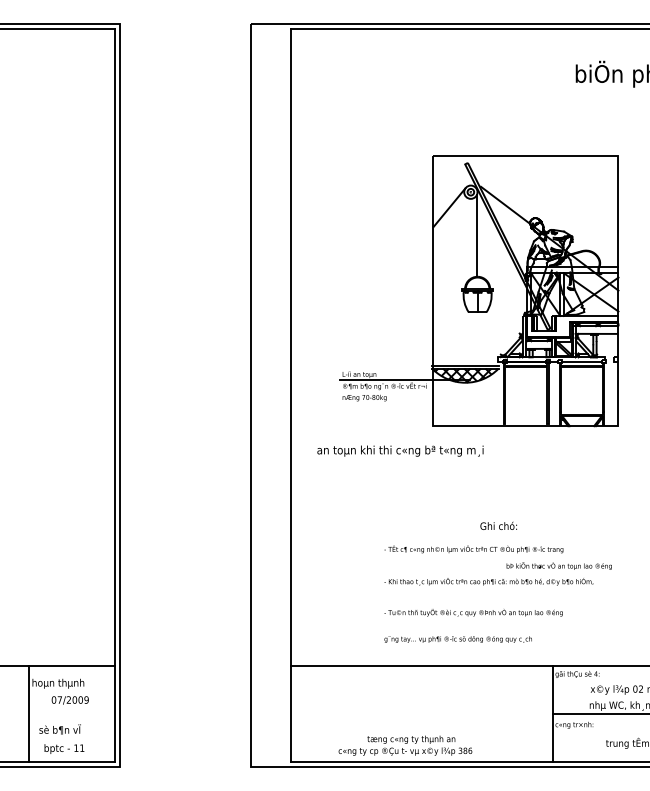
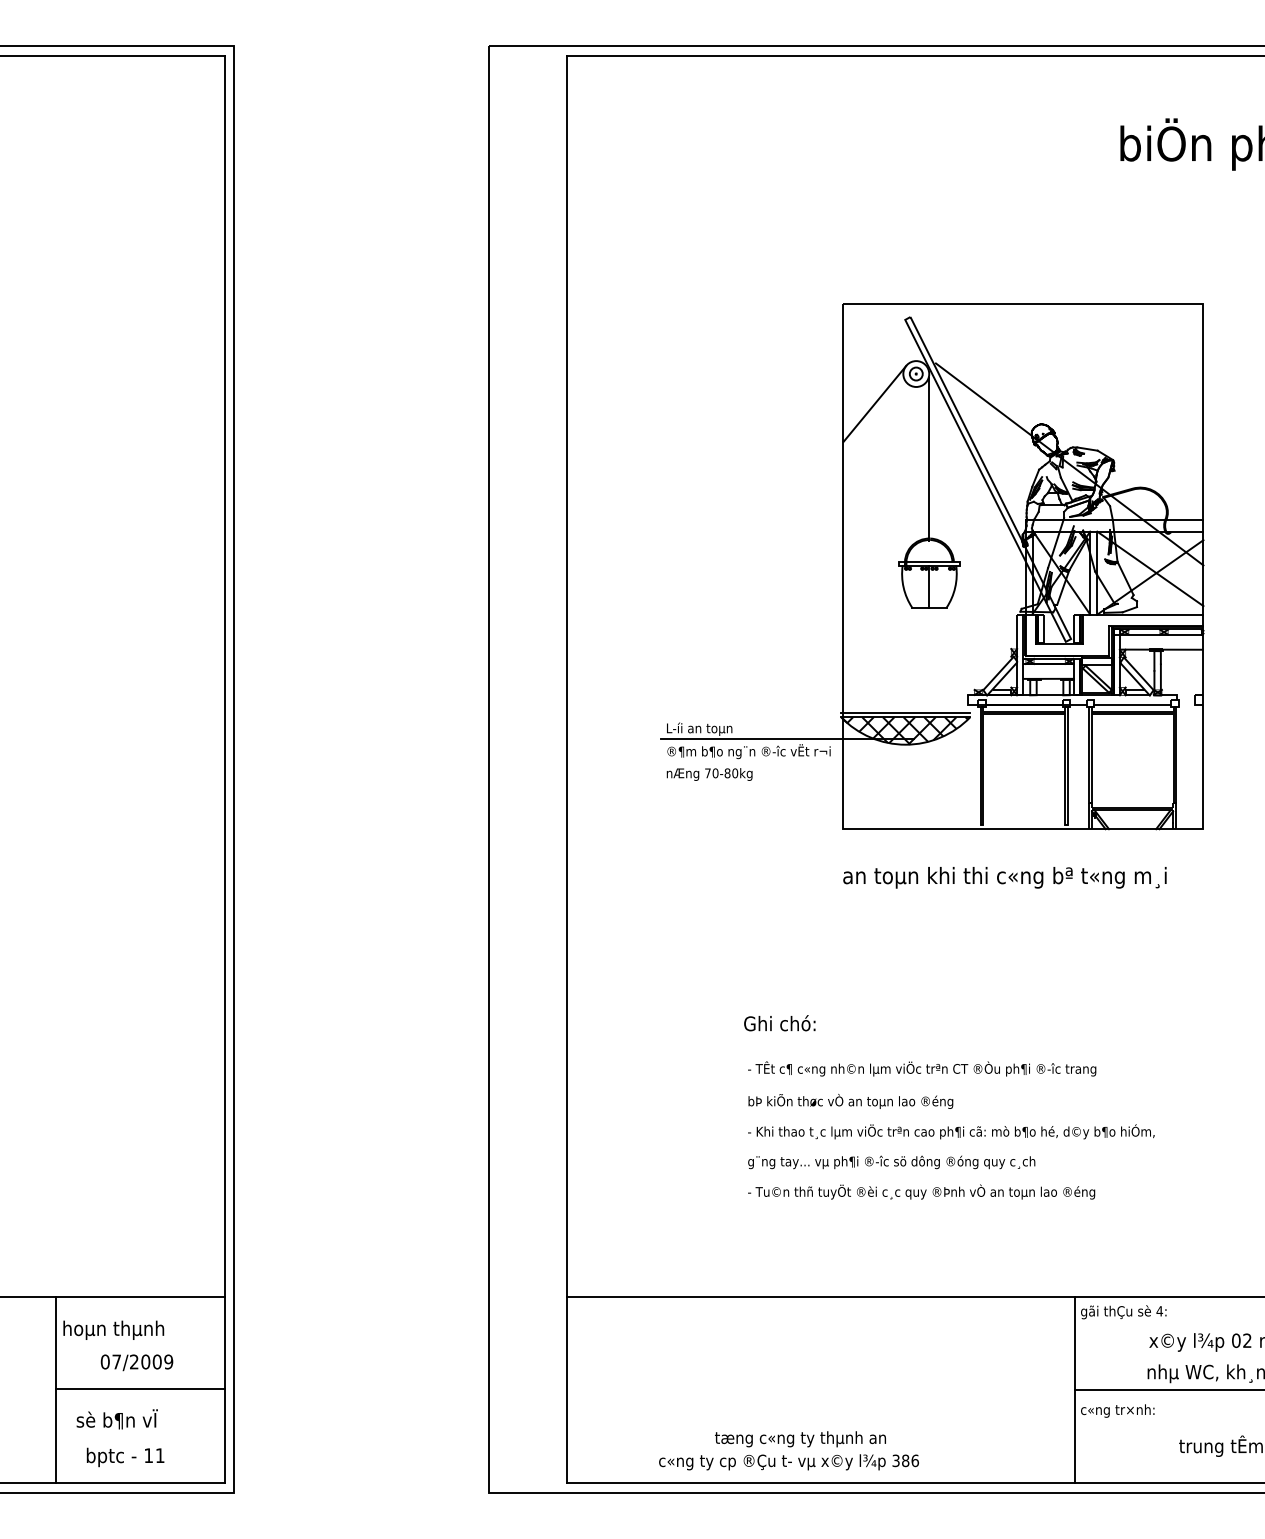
text: (400, 450) -> (1005, 876), moved
text: (498, 525) -> (779, 1022), moved
text: (558, 565) -> (849, 1100), moved
text: (457, 639) -> (890, 1162), moved
line: (71, 714) -> (139, 1390), added

